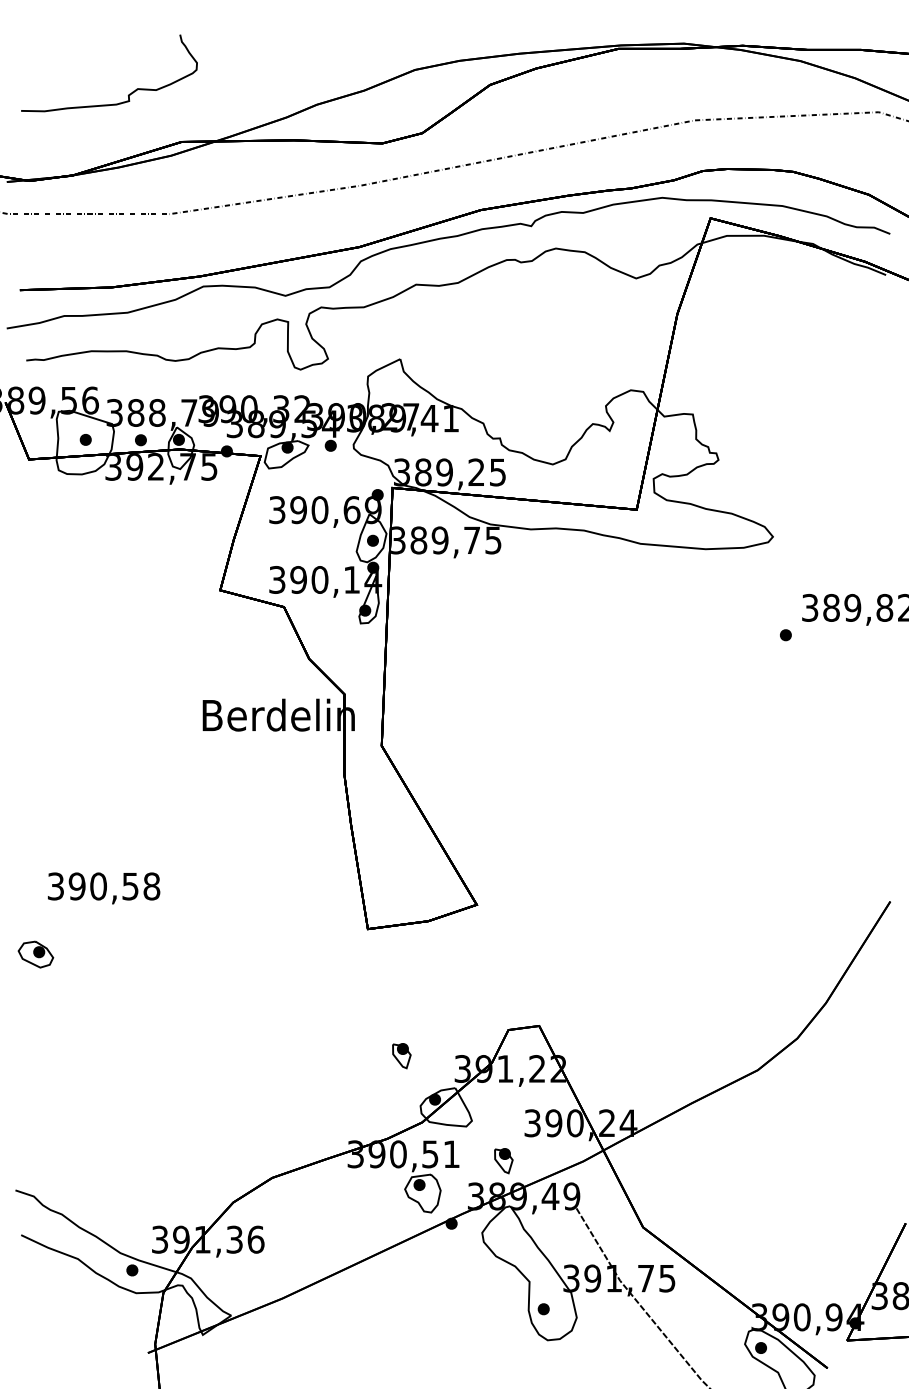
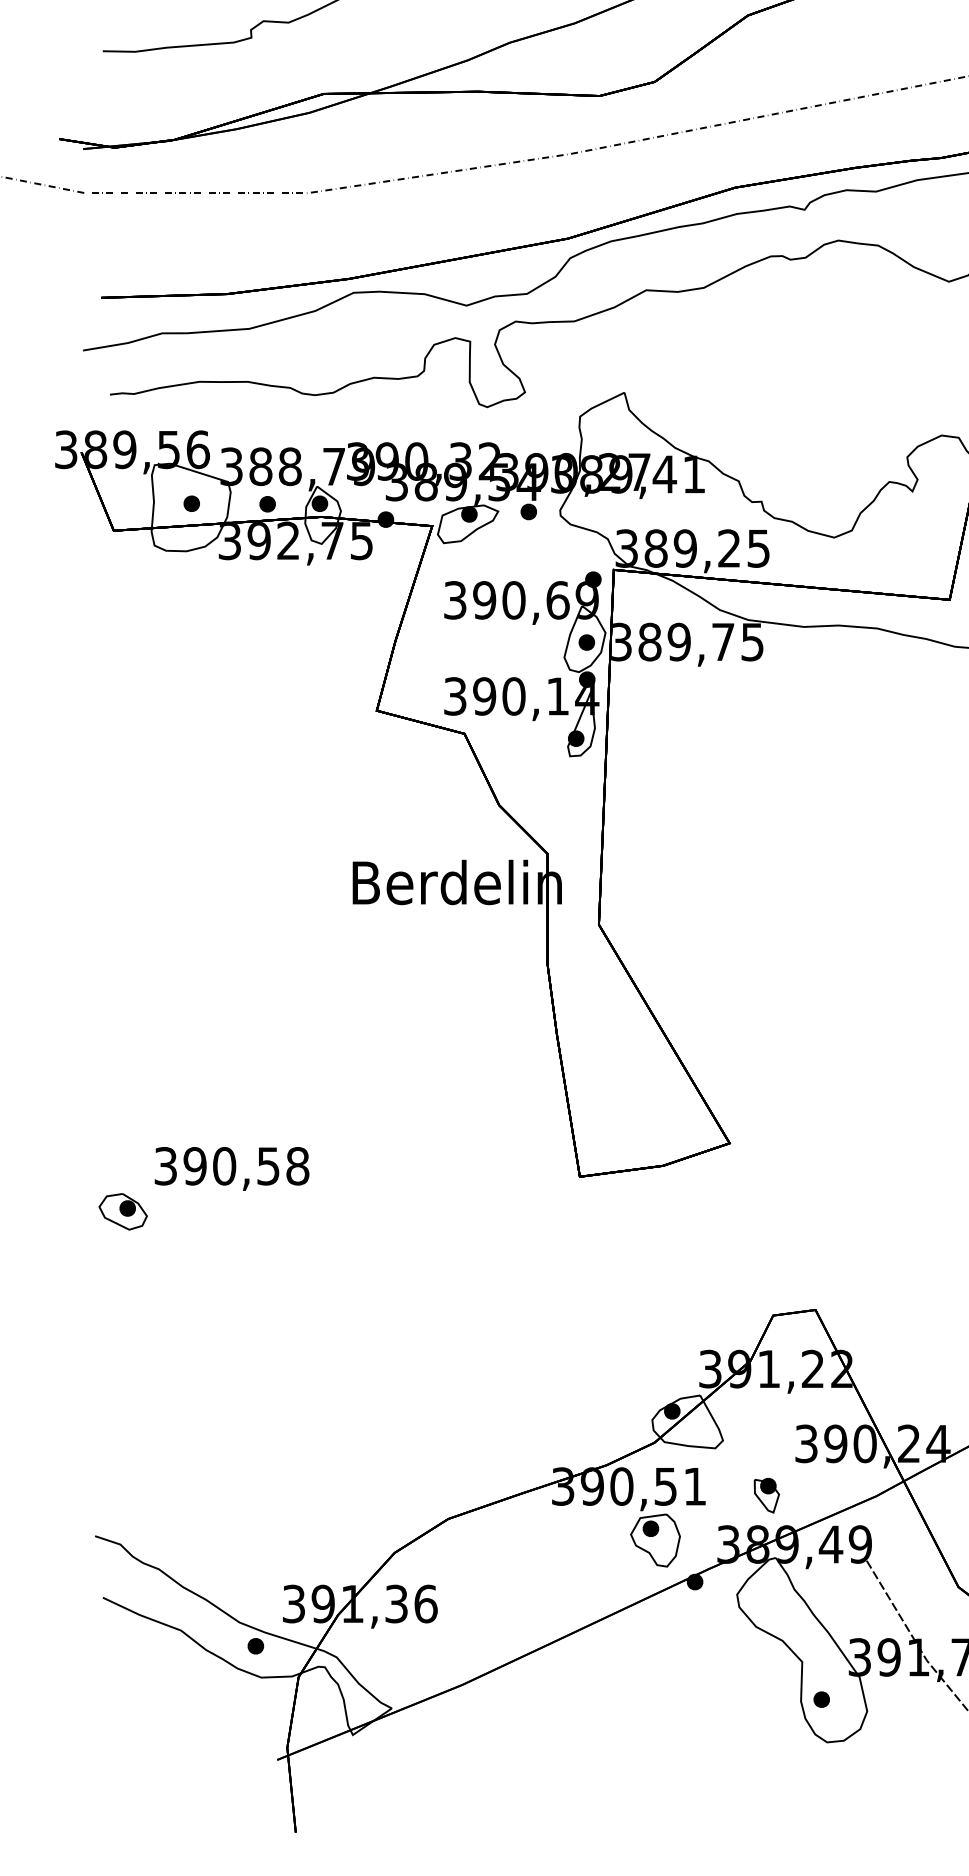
text: (104, 888) -> (232, 1169), moved
part: (401, 1056) -> (626, 1351), removed

